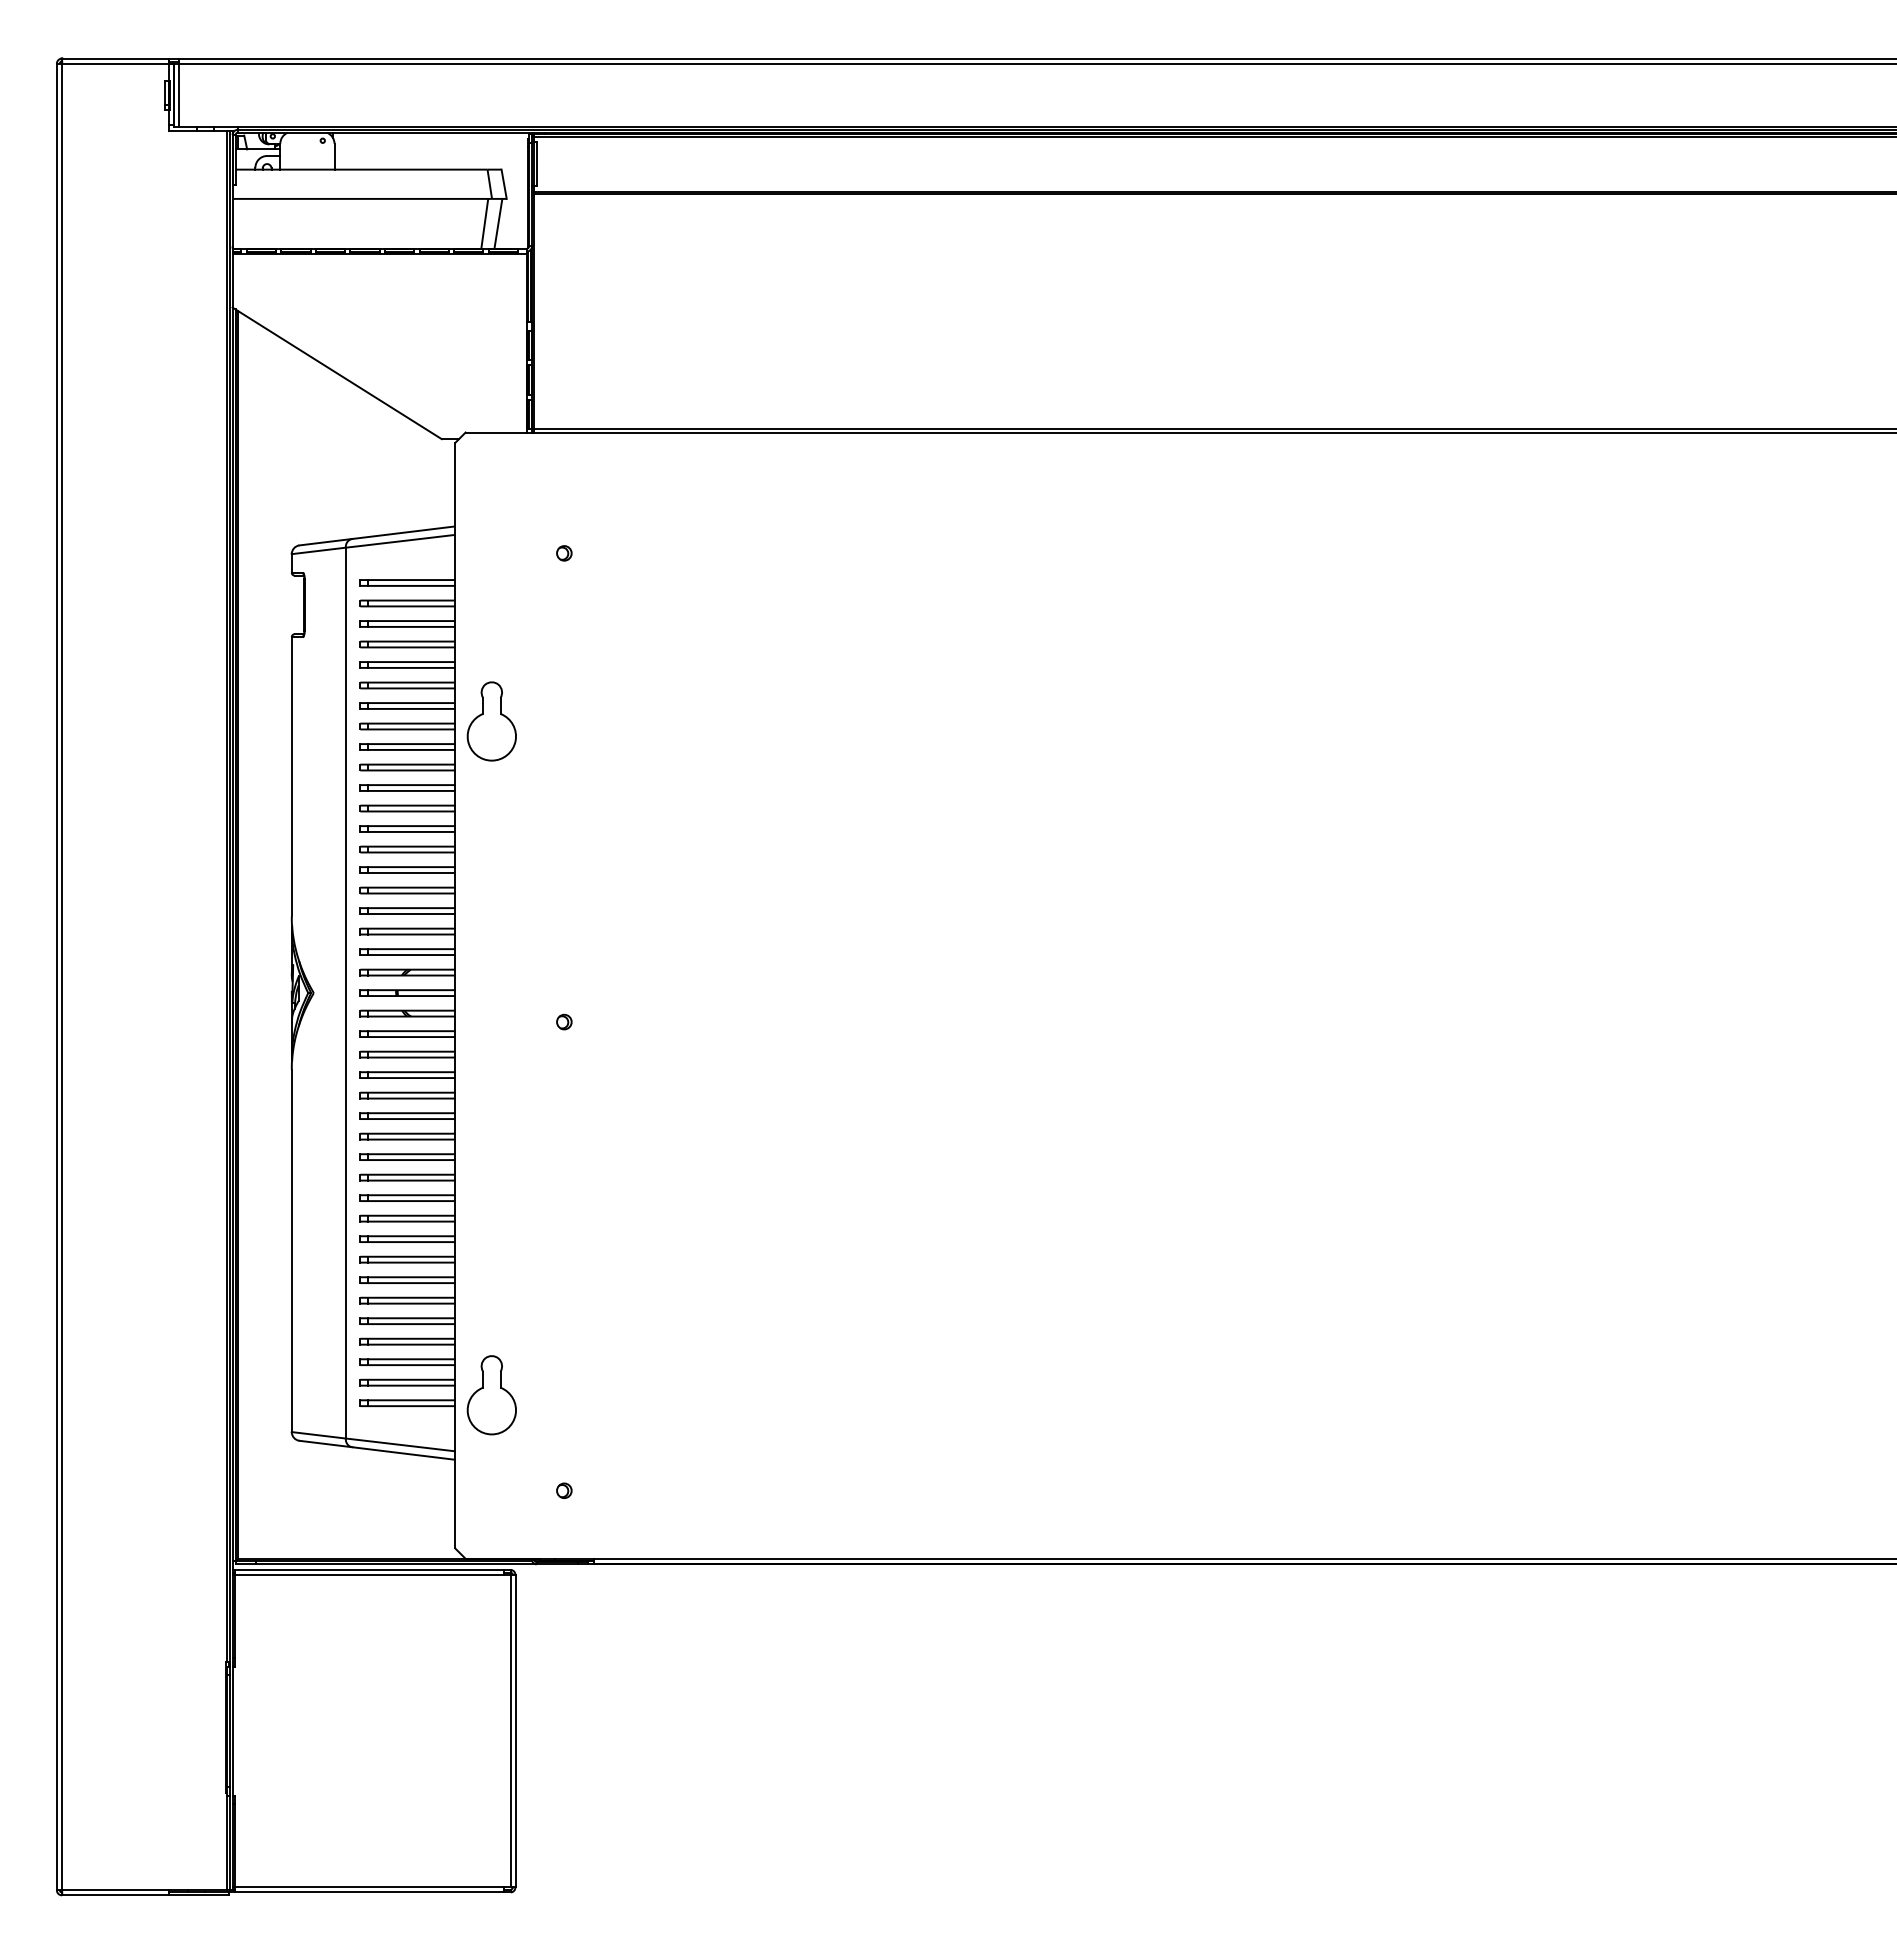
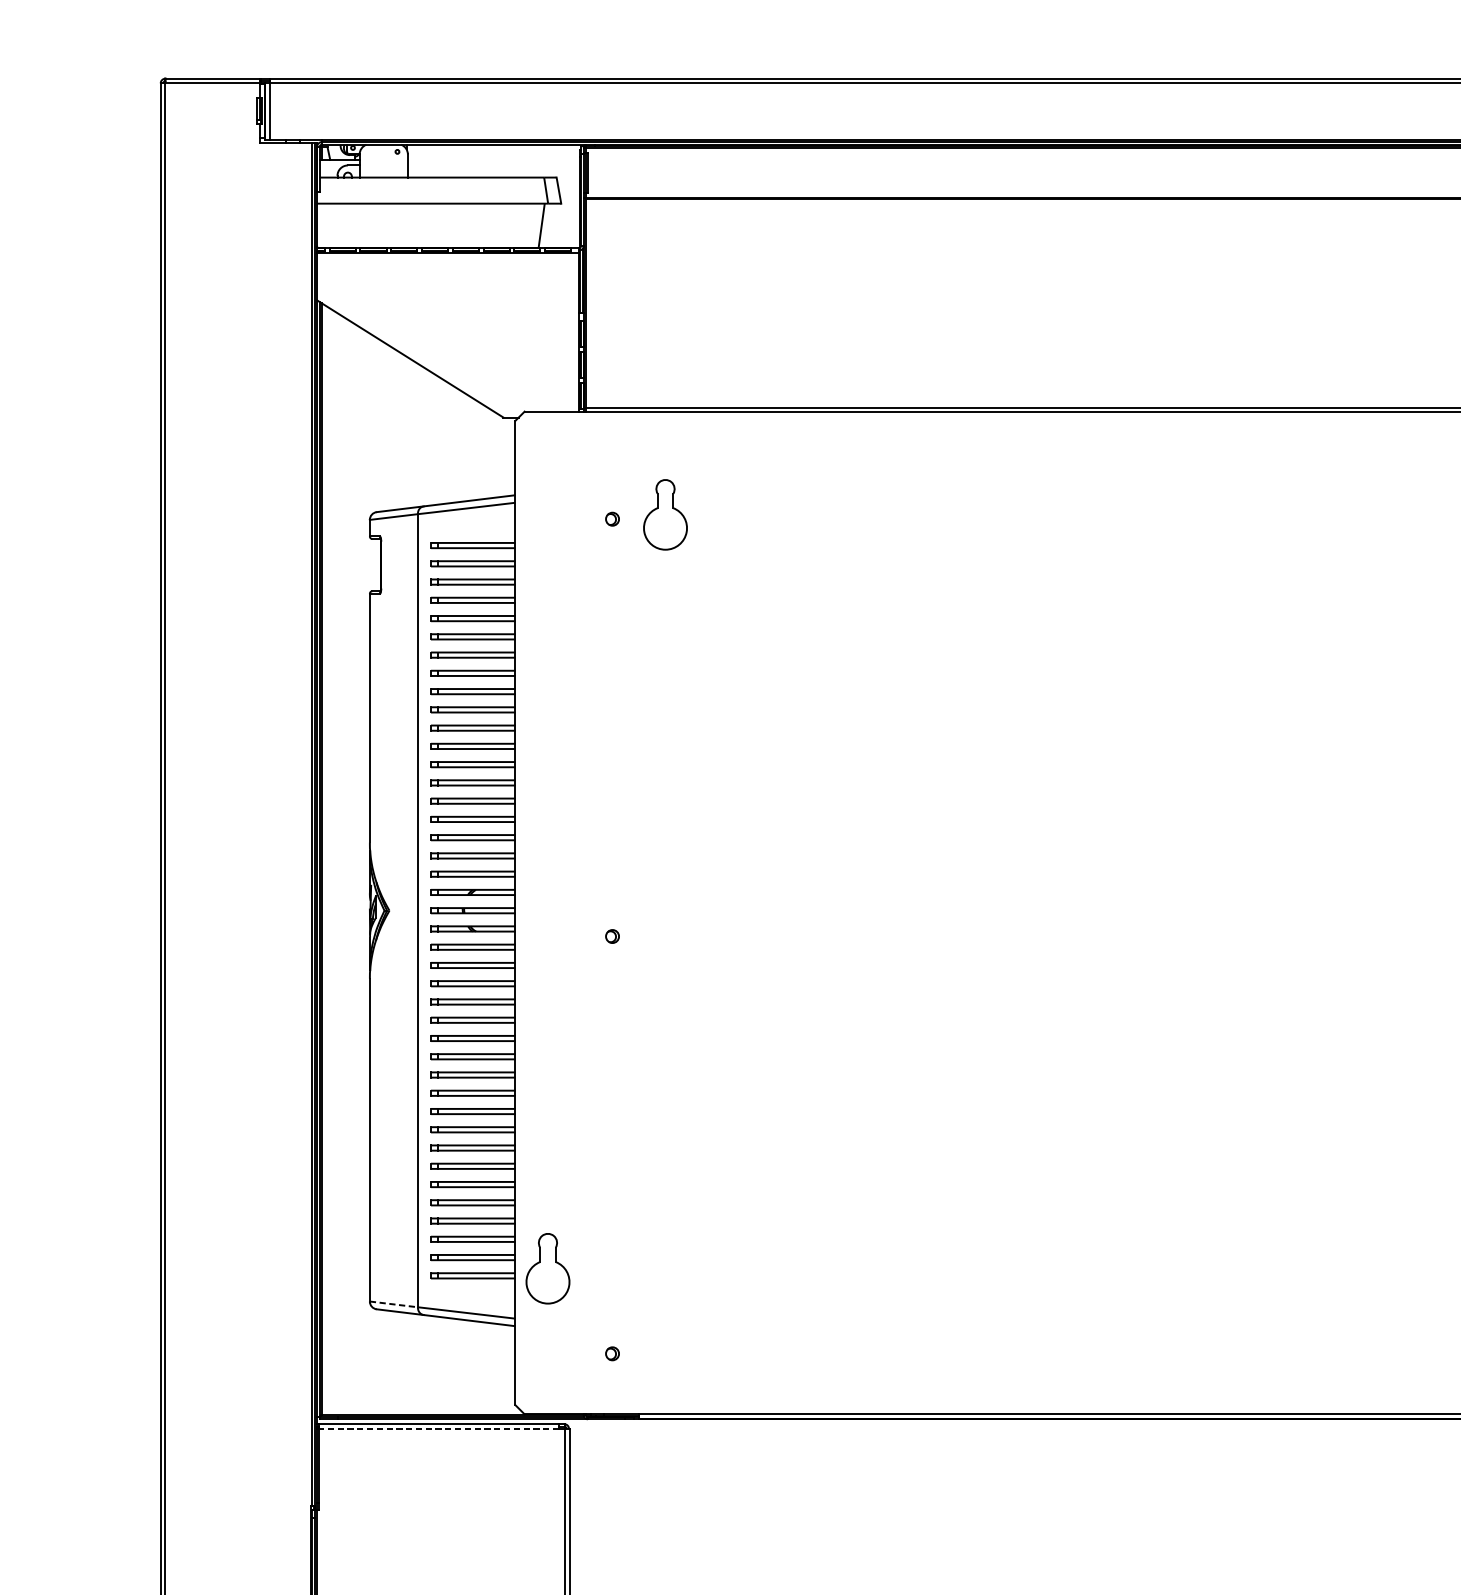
line: (498, 223) -> (553, 225), removed
part: (491, 721) -> (665, 514), moved
line: (319, 1435) -> (394, 1304), solid -> dashed
line: (369, 1575) -> (439, 1429), solid -> dashed

